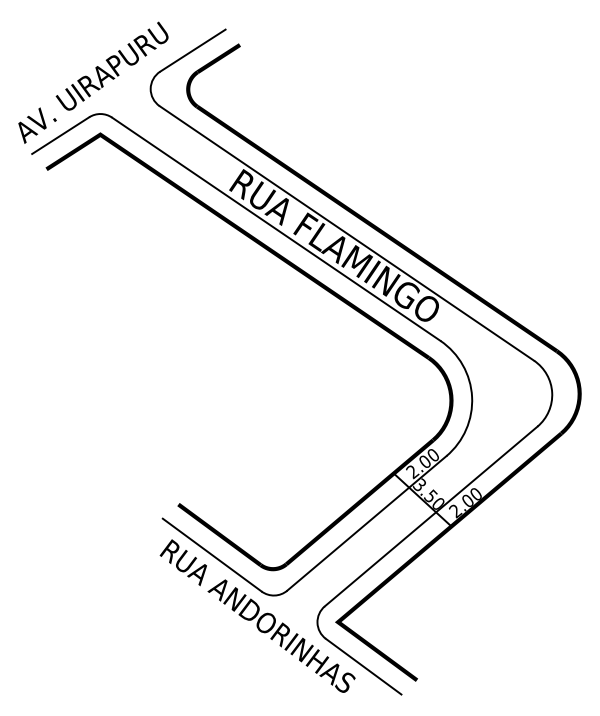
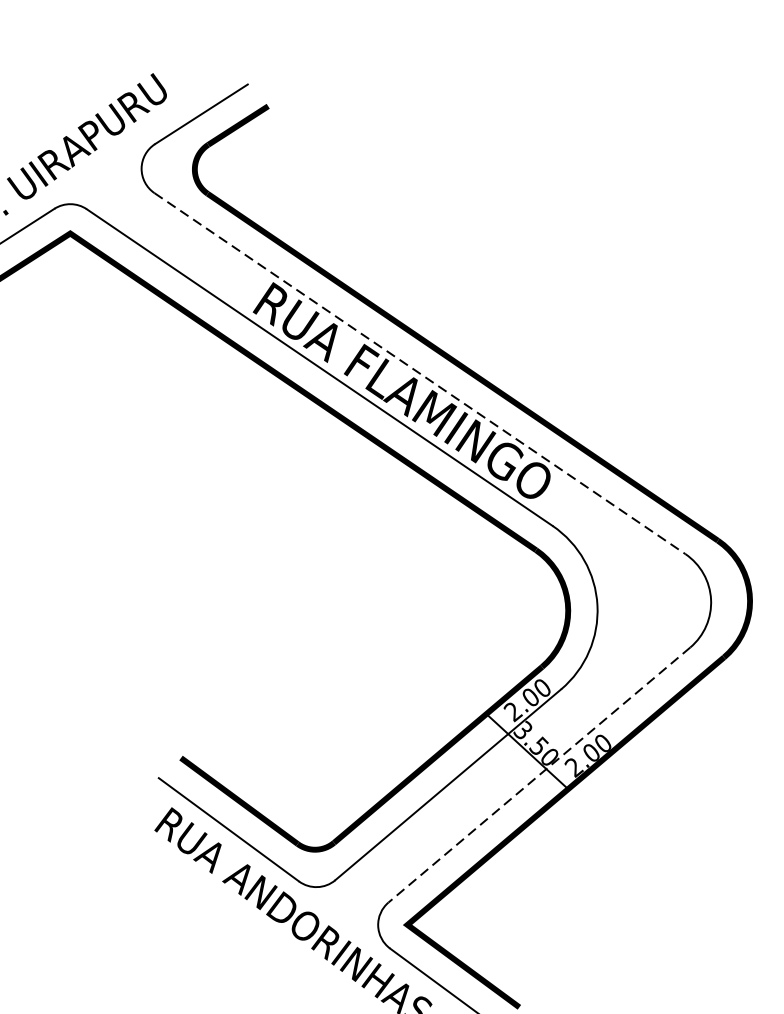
line: (347, 233) -> (420, 373), solid -> dashed
line: (430, 516) -> (538, 775), solid -> dashed

